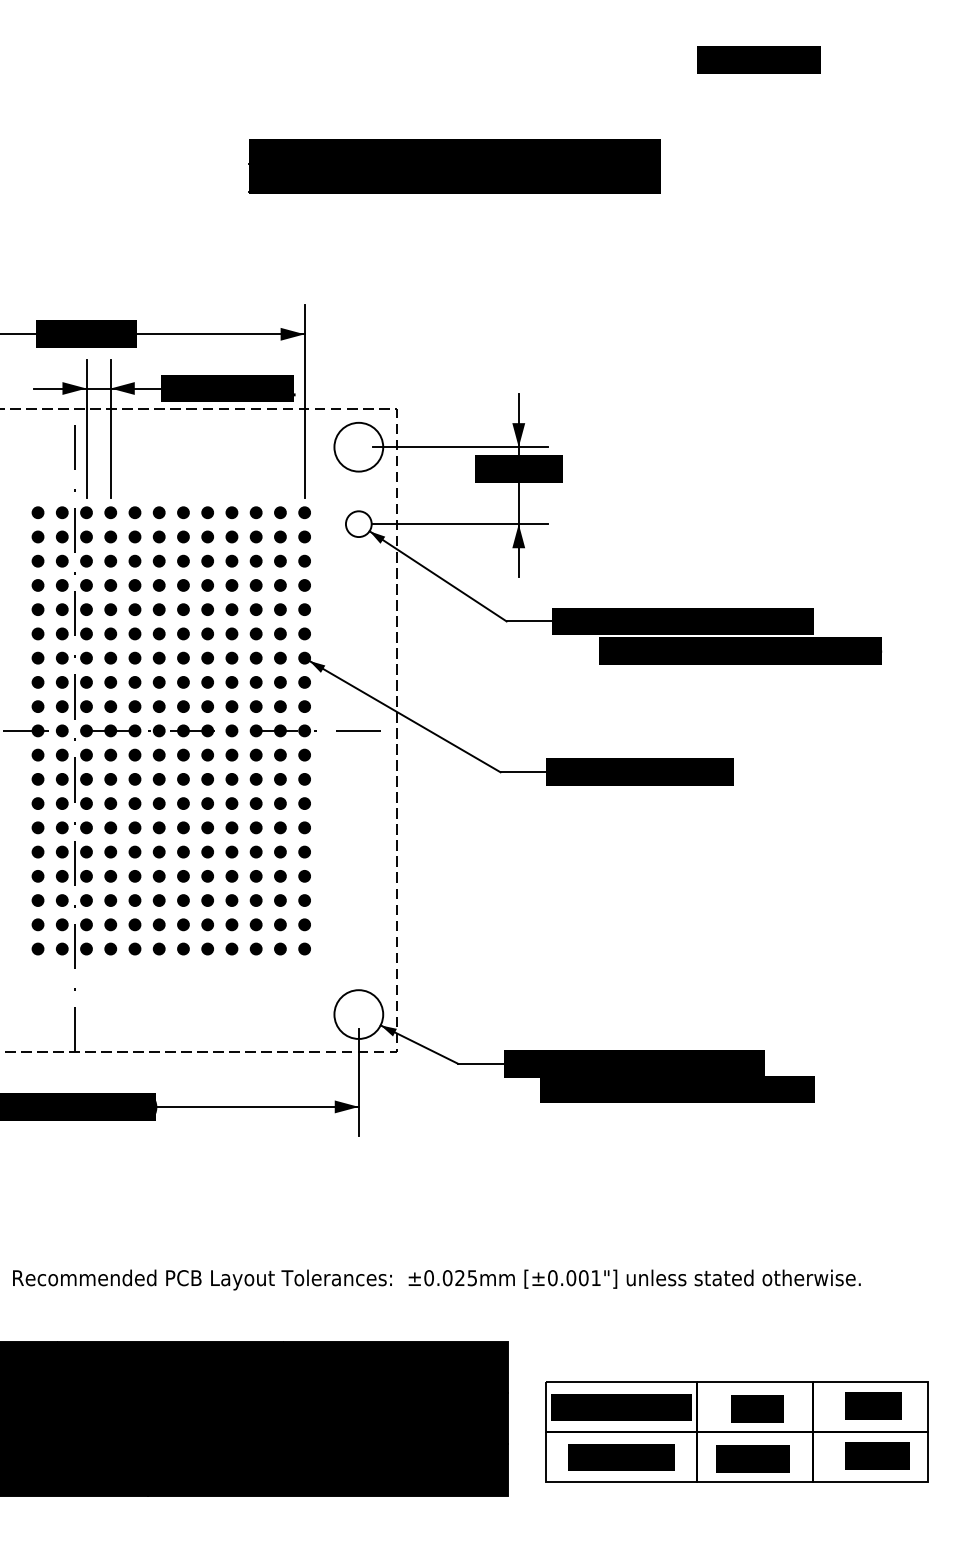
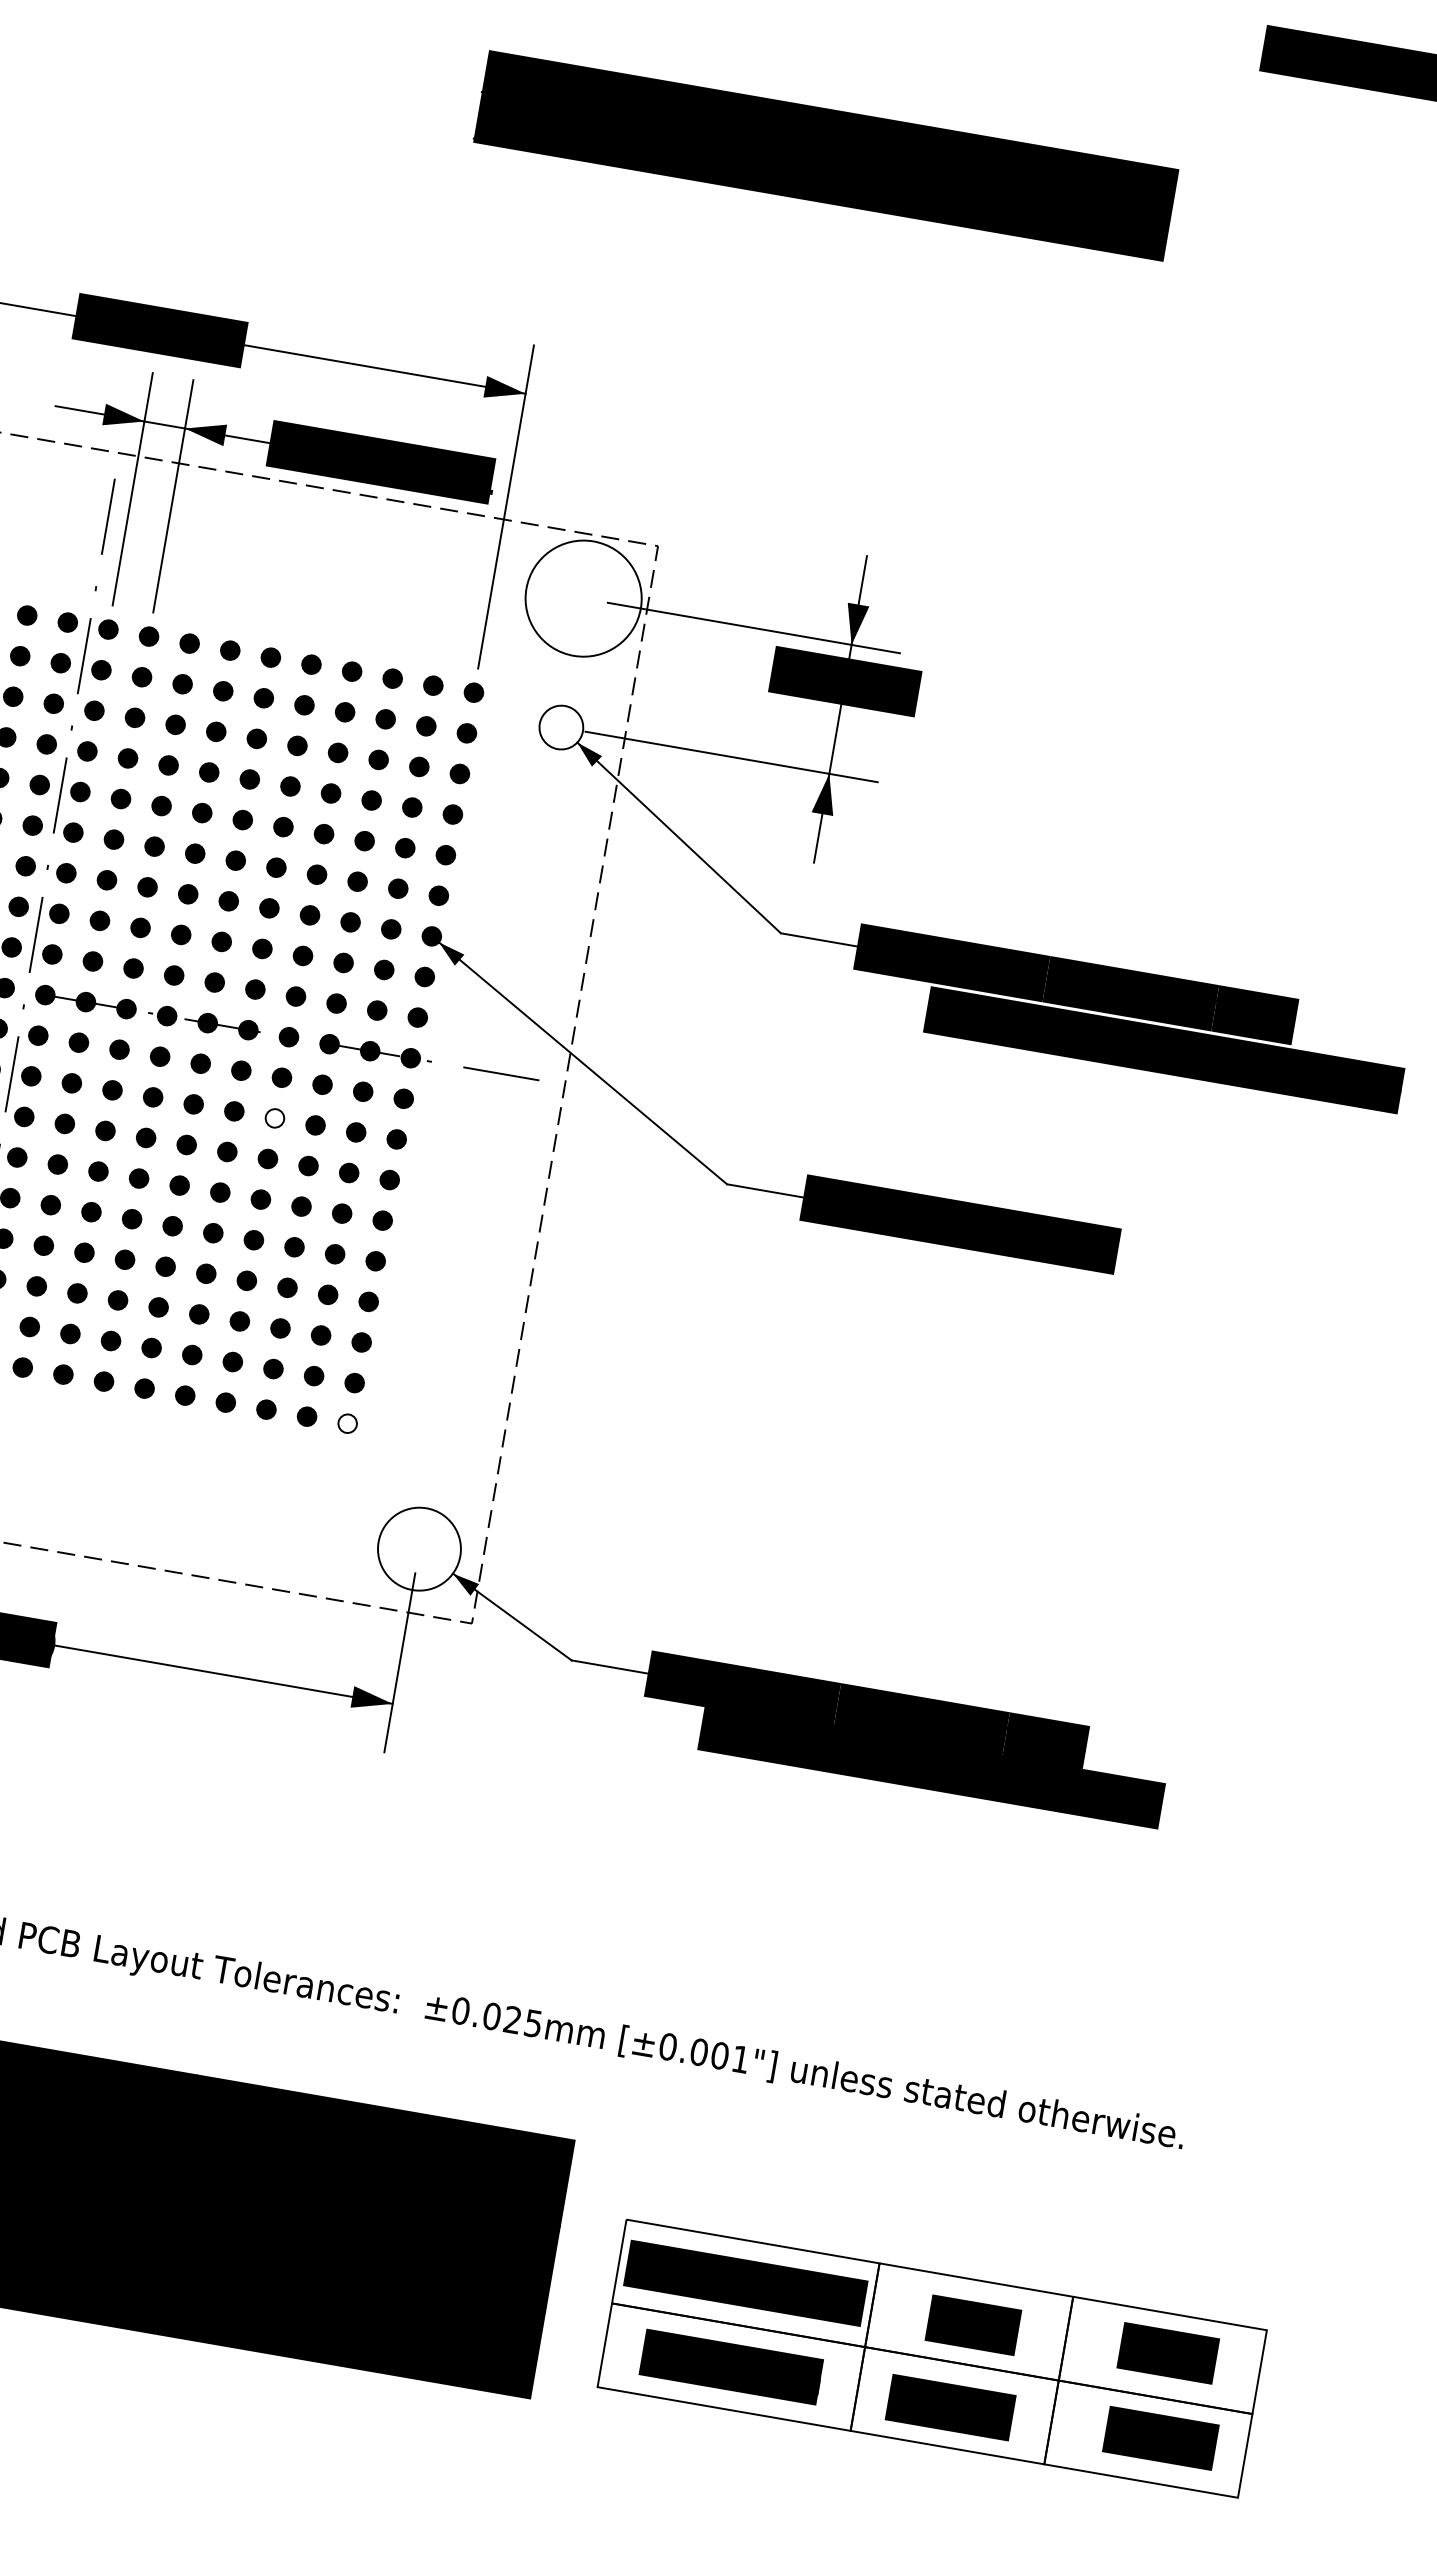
circle: (358, 446) -> (583, 597), size x1.4
fill: (231, 778) -> (274, 1116), removed
fill: (304, 948) -> (347, 1422), removed

